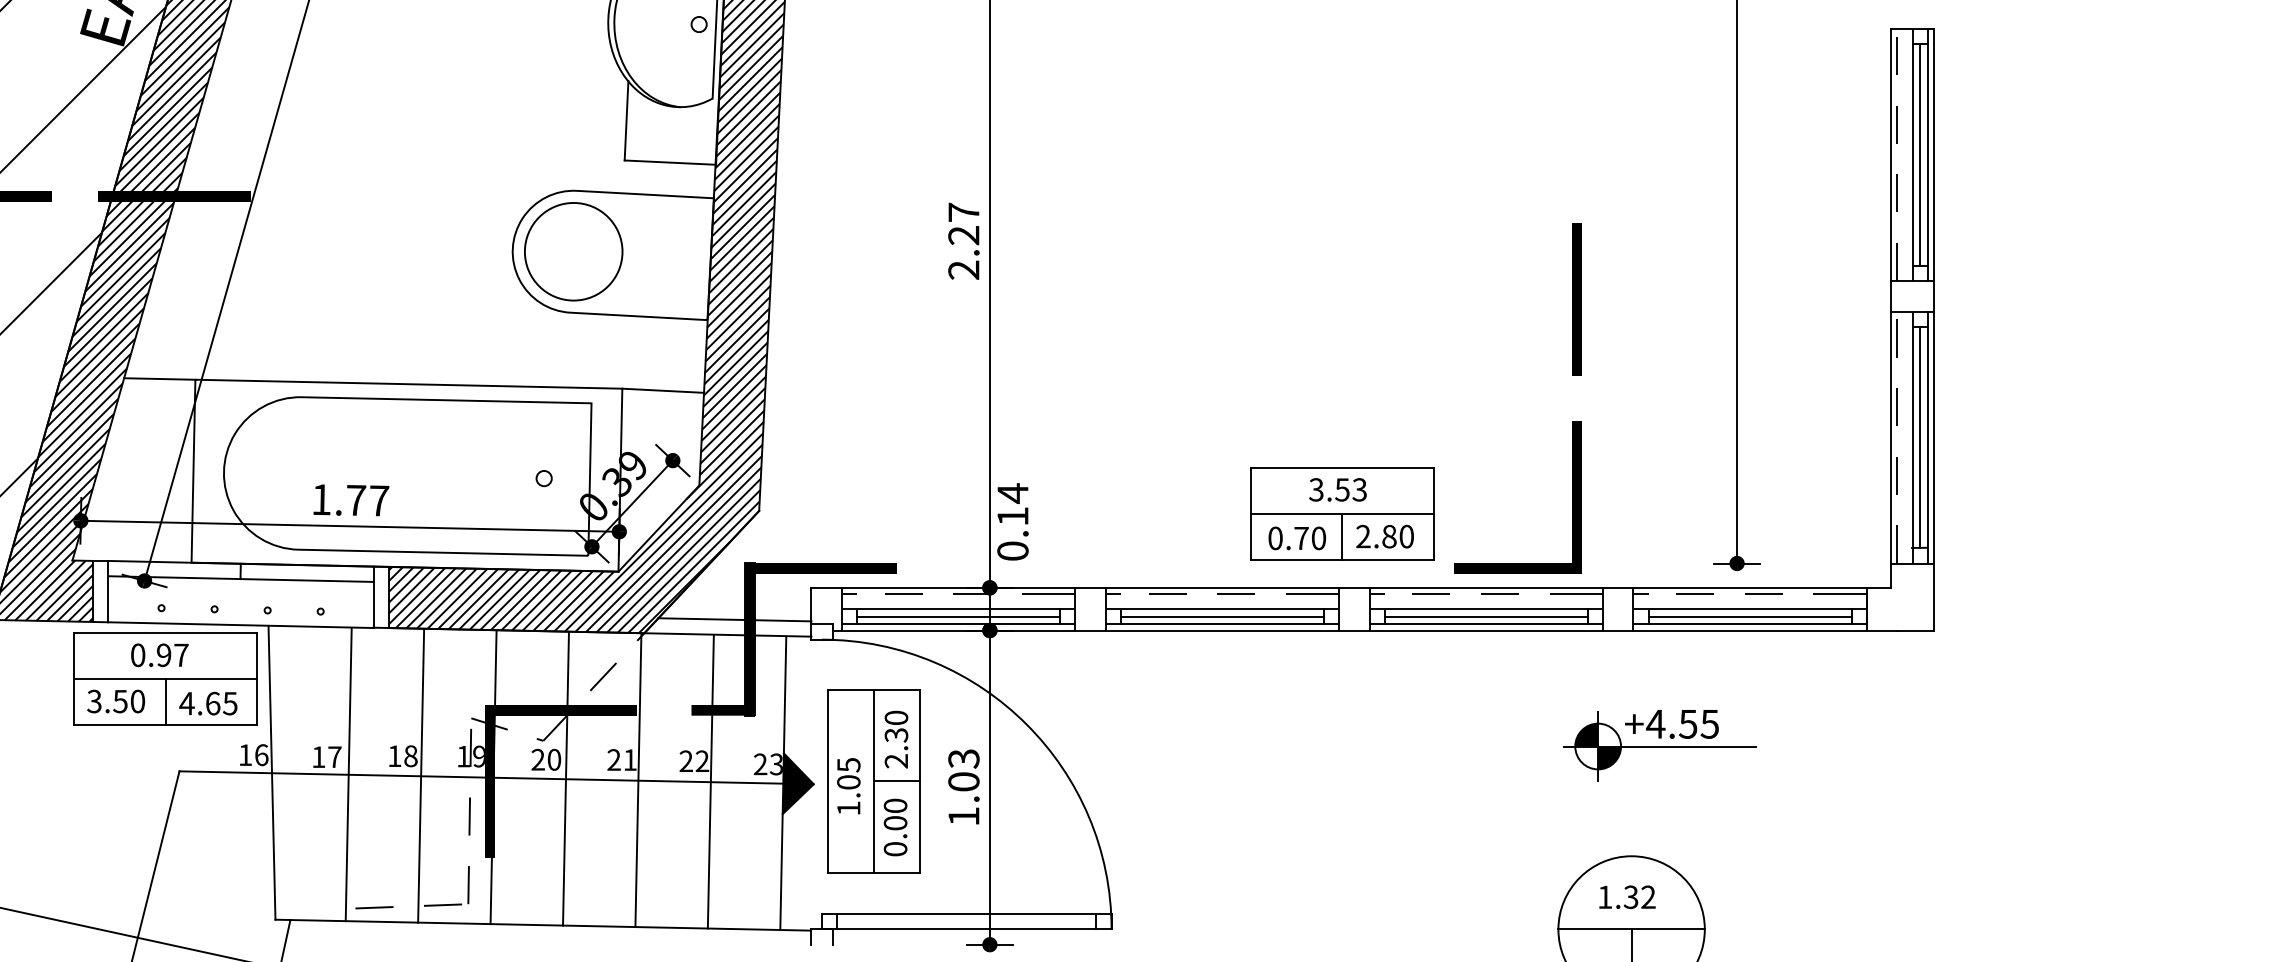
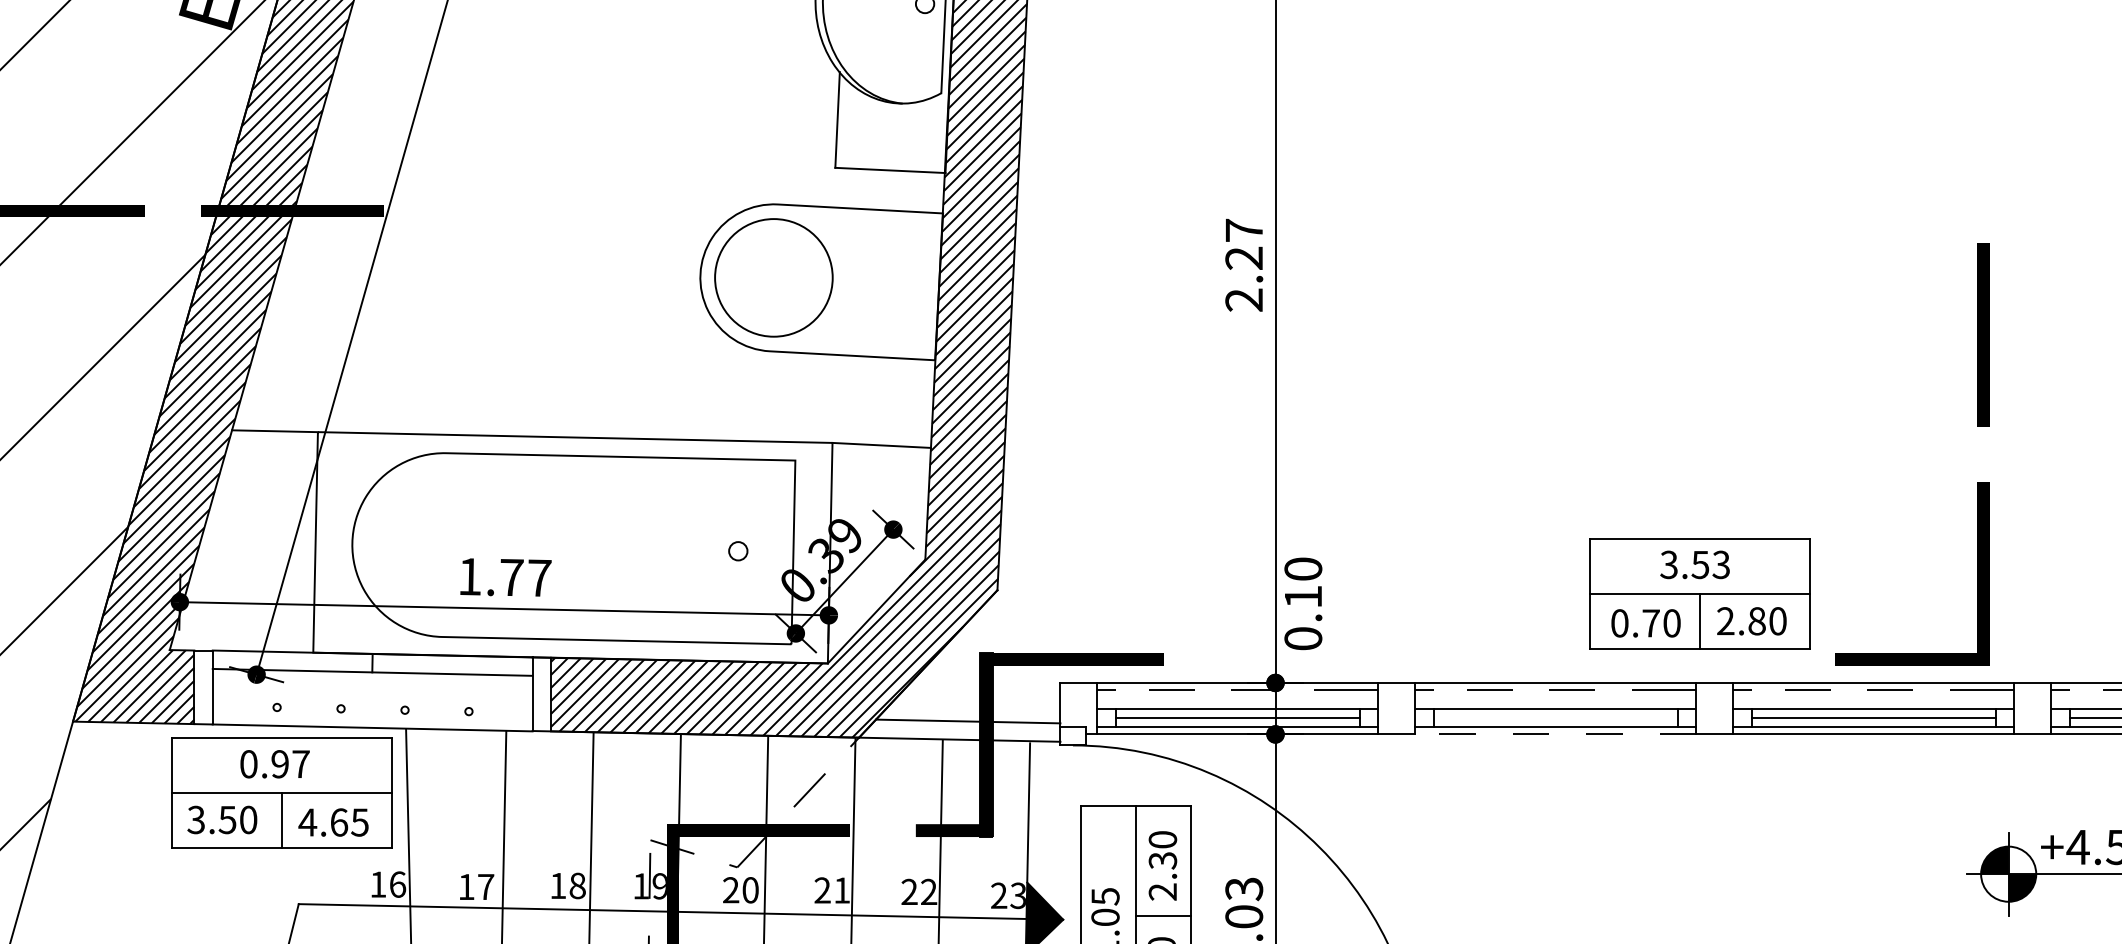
text: (1012, 493) -> (1302, 569), 0.14 -> 0.10
line: (1222, 616) -> (1555, 717), removed
line: (1222, 630) -> (1555, 734), solid -> dashed

